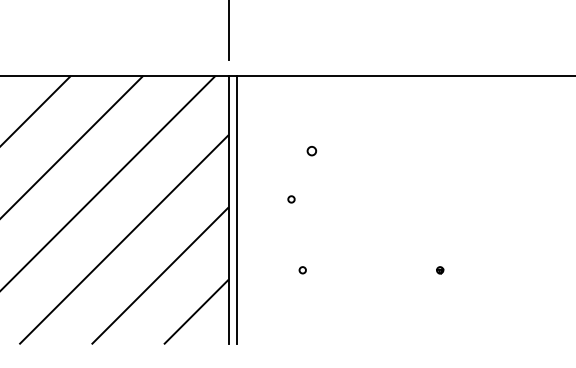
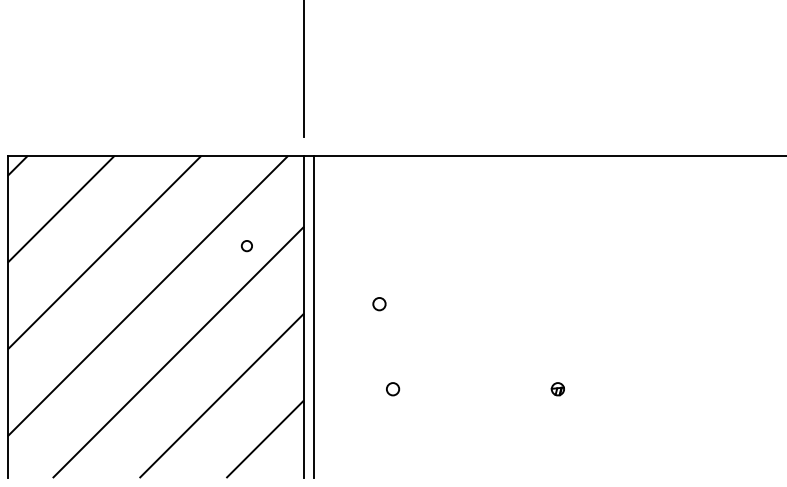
circle: (311, 151) -> (246, 246), moved
circle: (291, 198) -> (379, 303), size x1.6
circle: (302, 269) -> (392, 388), size x1.6
part: (439, 269) -> (557, 388), size x1.6

